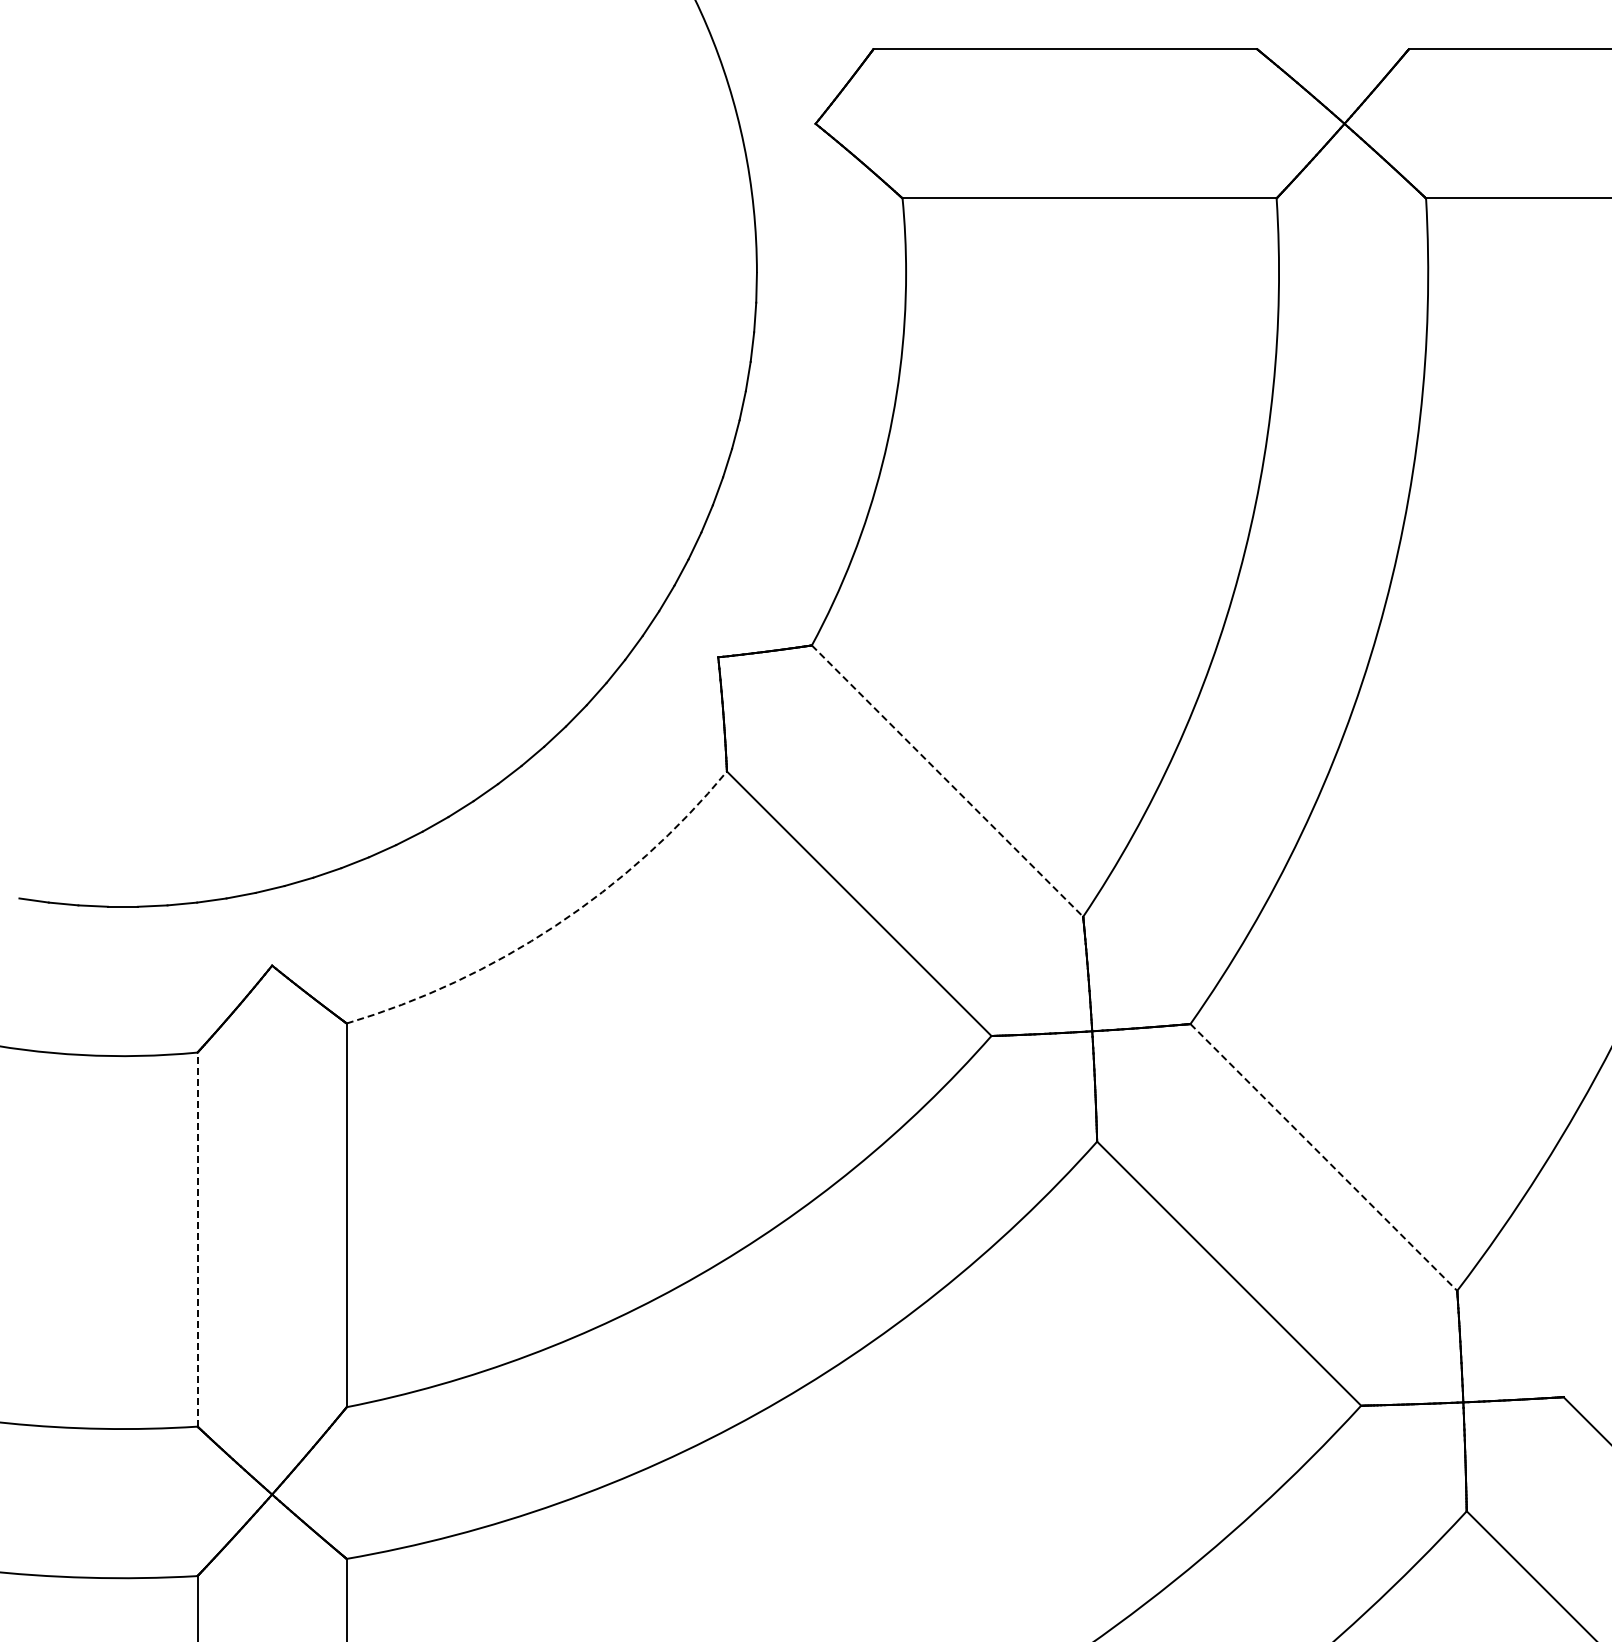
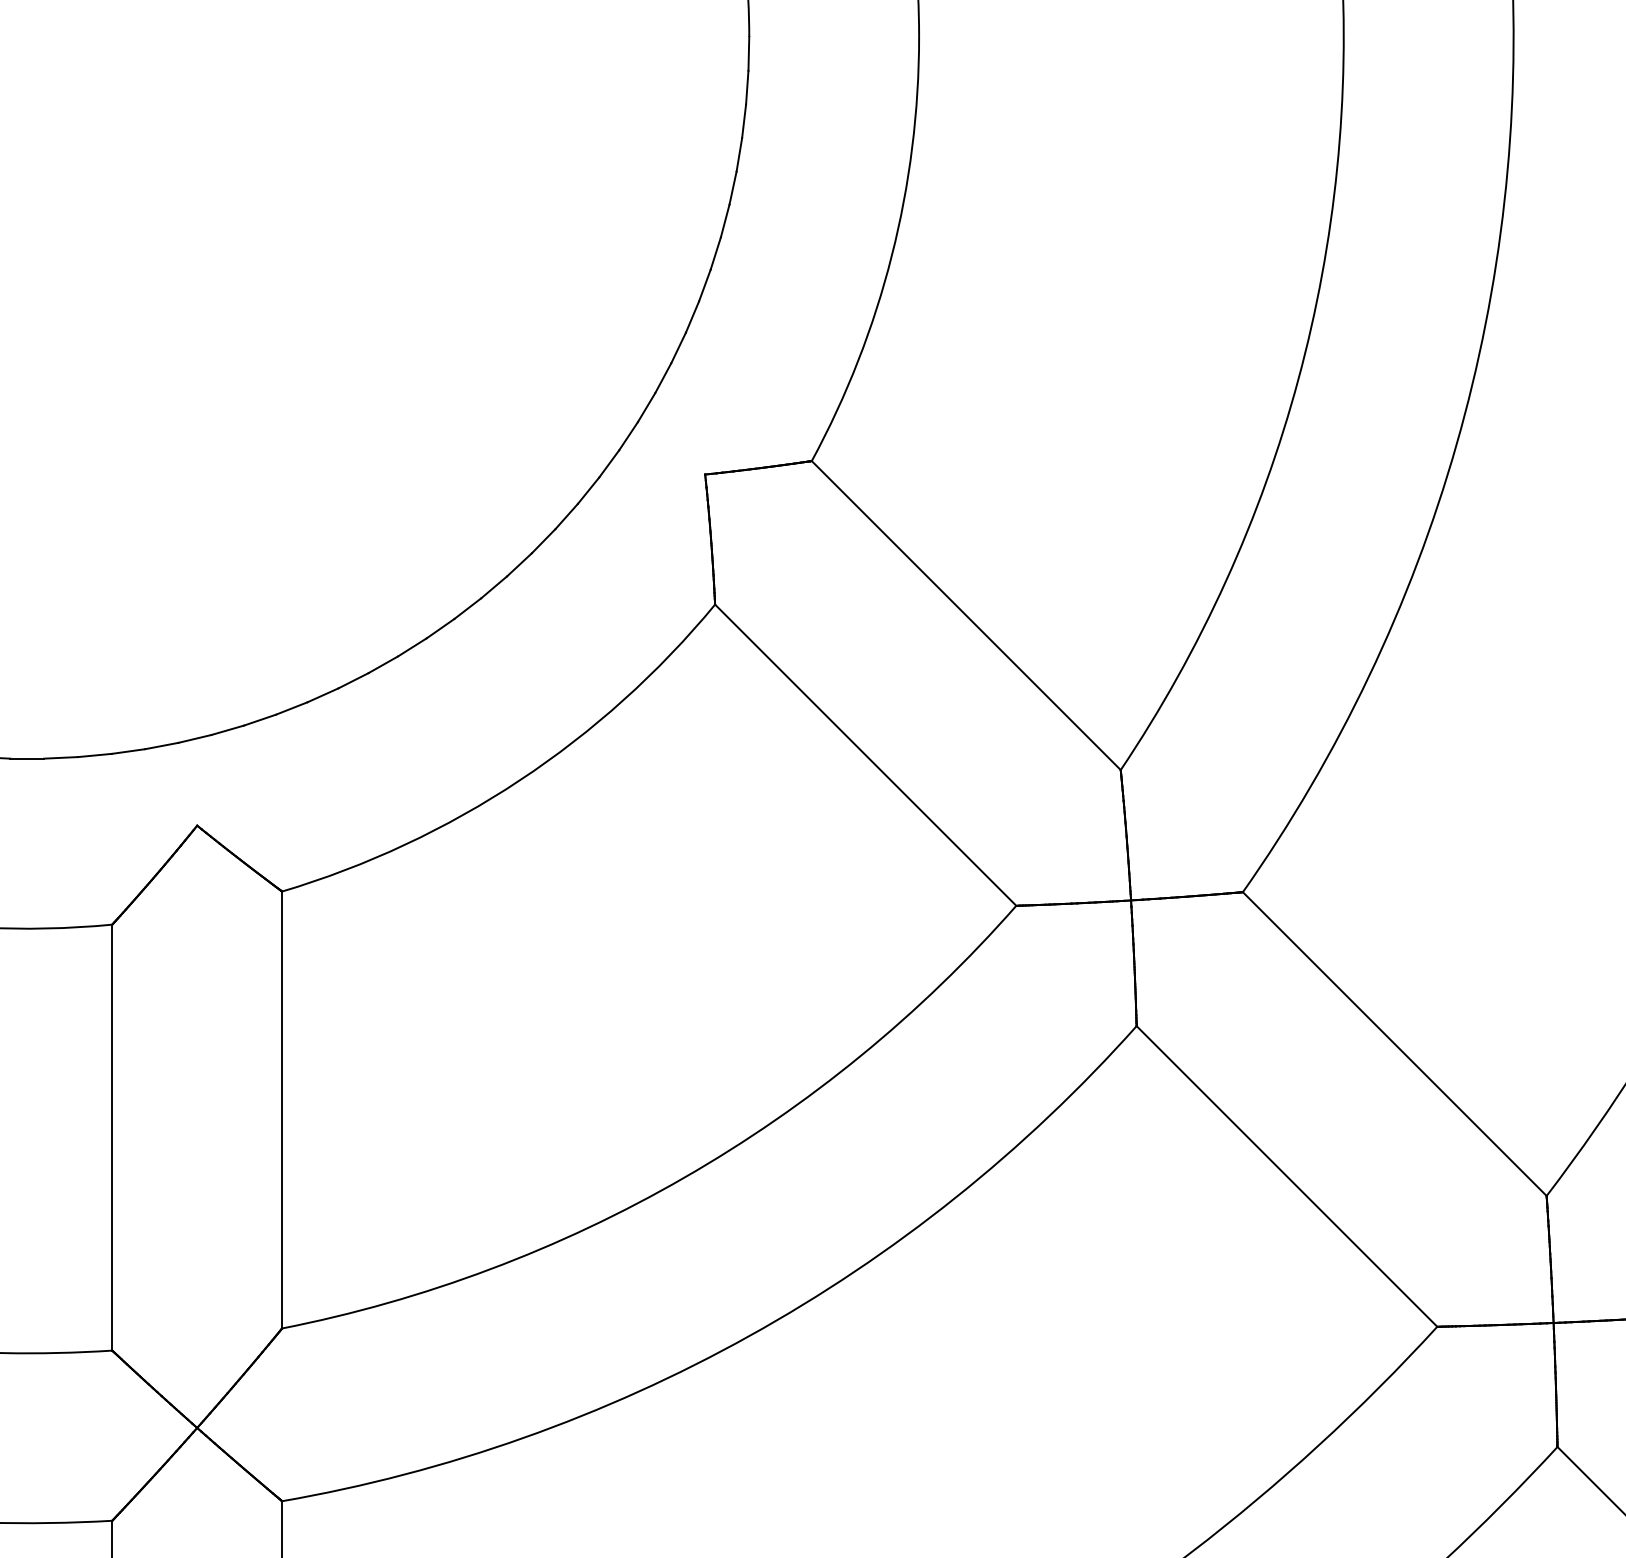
line: (947, 781) -> (966, 615), dashed -> solid
arc: (555, 925) -> (519, 779), dashed -> solid
line: (1323, 1157) -> (1394, 1044), dashed -> solid
line: (197, 1239) -> (112, 1137), dashed -> solid

